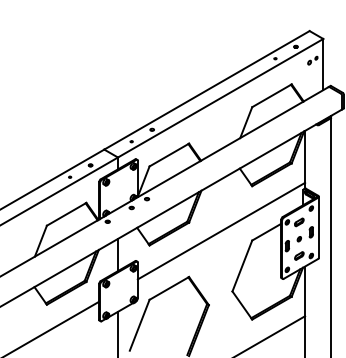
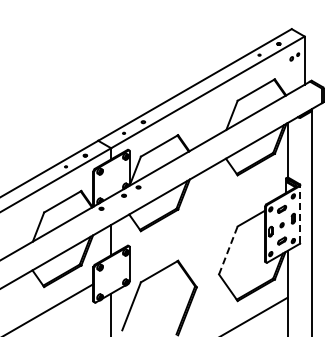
line: (318, 227) -> (300, 214), solid -> dashed
line: (221, 230) -> (208, 217), removed
line: (242, 266) -> (228, 250), solid -> dashed

